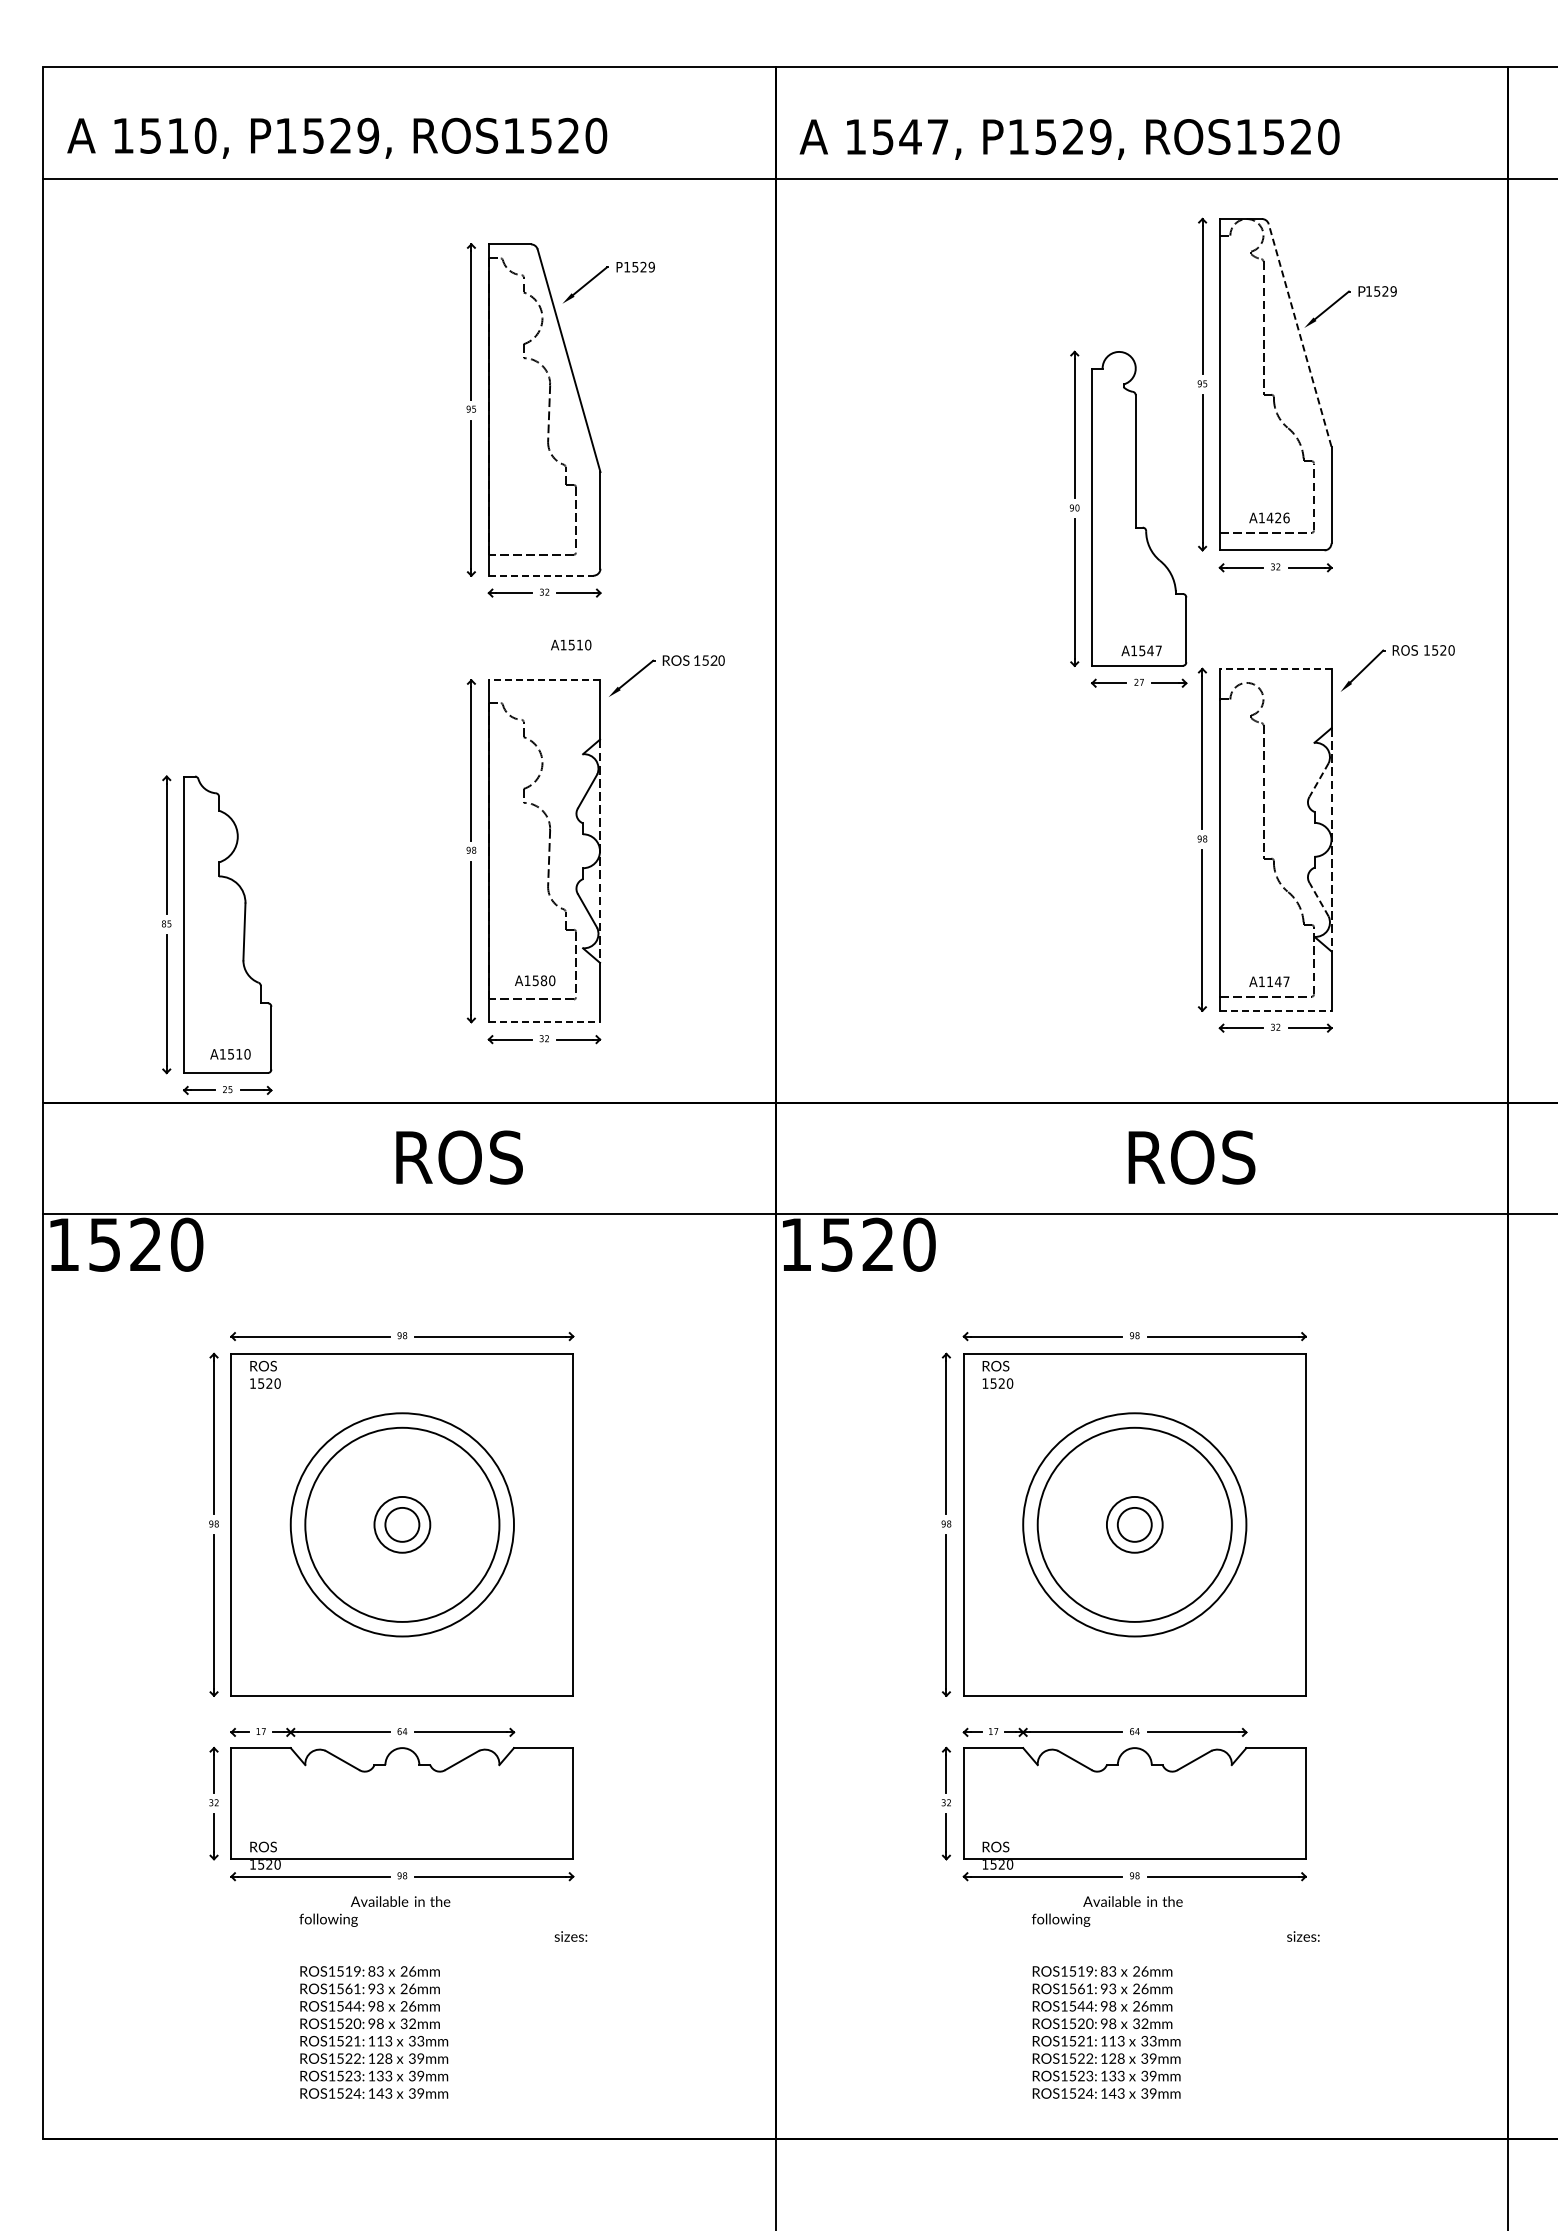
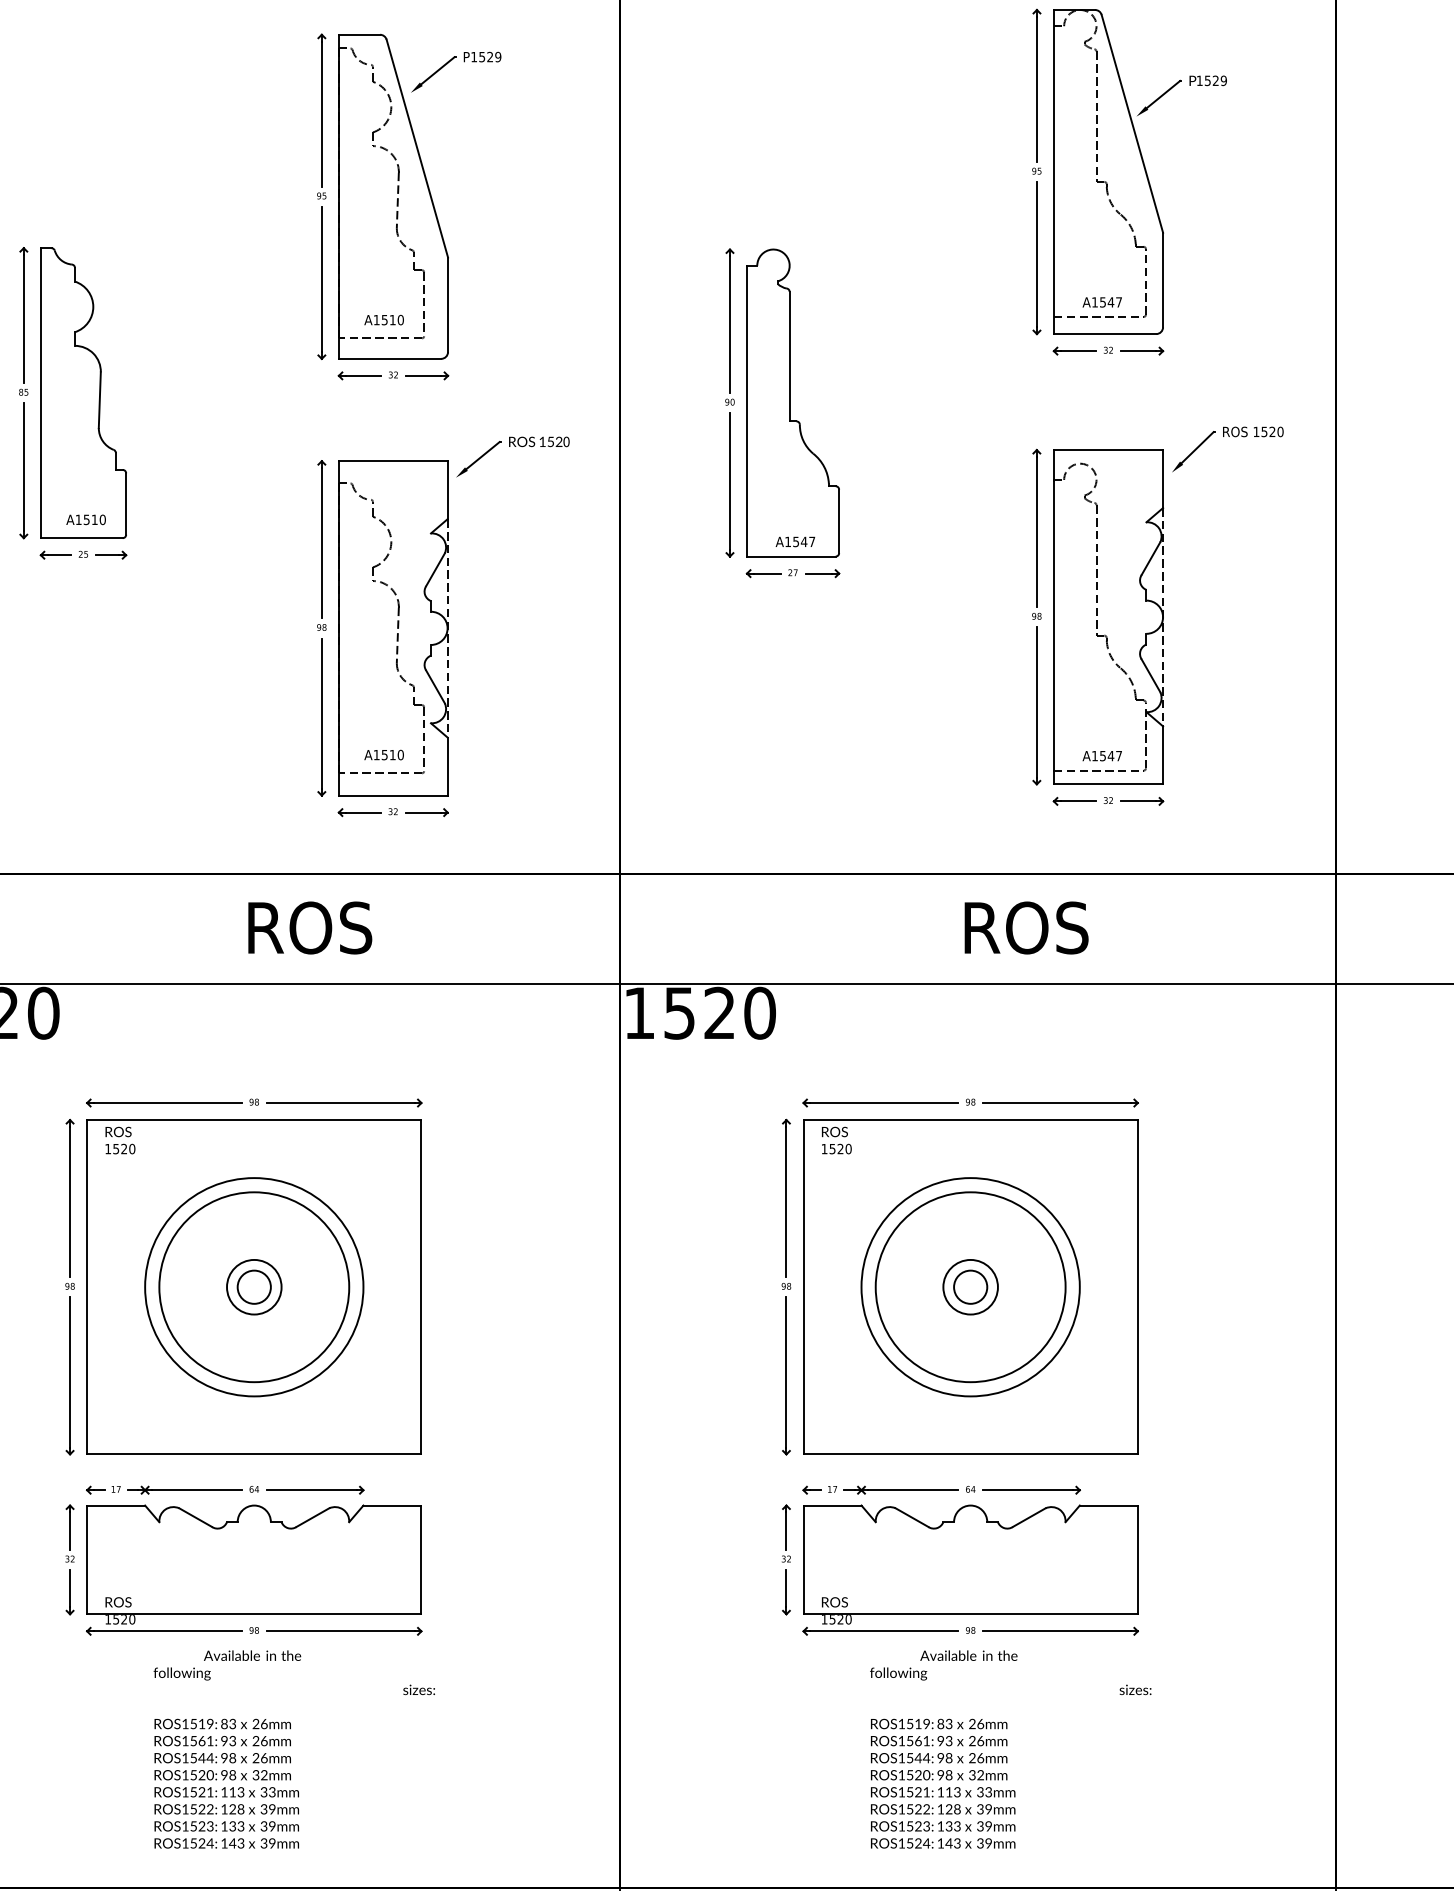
line: (1300, 335) -> (1132, 123), dashed -> solid
text: (1277, 517) -> (1110, 301), A1426 -> A1547
part: (1128, 518) -> (782, 412), moved
line: (541, 575) -> (390, 358), dashed -> solid
text: (571, 644) -> (384, 319), moved
line: (1275, 668) -> (1108, 449), dashed -> solid
line: (544, 680) -> (393, 461), dashed -> solid
line: (1318, 780) -> (1150, 559), dashed -> solid
line: (1318, 899) -> (1150, 675), dashed -> solid
part: (217, 934) -> (73, 402), moved
text: (543, 980) -> (392, 754), A1580 -> A1510
text: (1270, 981) -> (1103, 755), A1147 -> A1547
line: (1275, 1010) -> (1108, 784), dashed -> solid
line: (544, 1022) -> (393, 795), dashed -> solid

